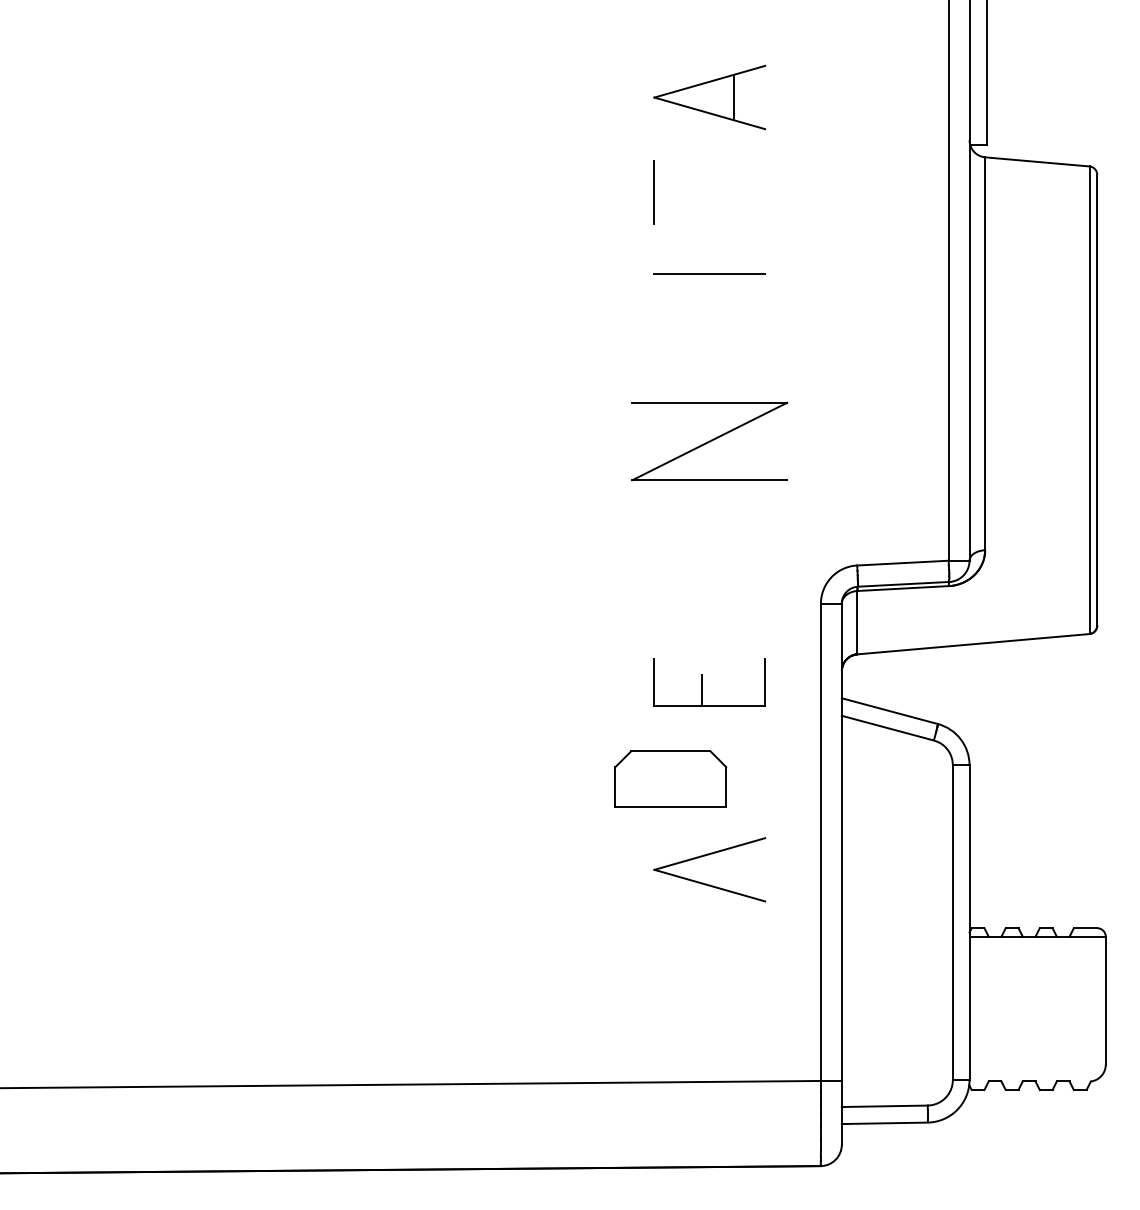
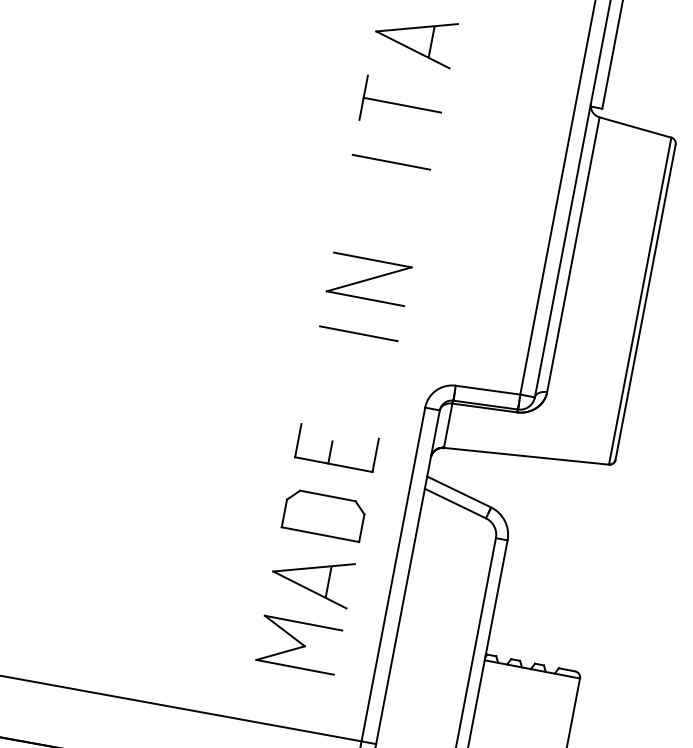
line: (709, 192) -> (402, 105), added
part: (709, 441) -> (368, 279), size x0.71
line: (709, 518) -> (358, 333), added
part: (670, 778) -> (323, 514), moved
line: (733, 869) -> (328, 581), added
part: (709, 964) -> (299, 645), added

